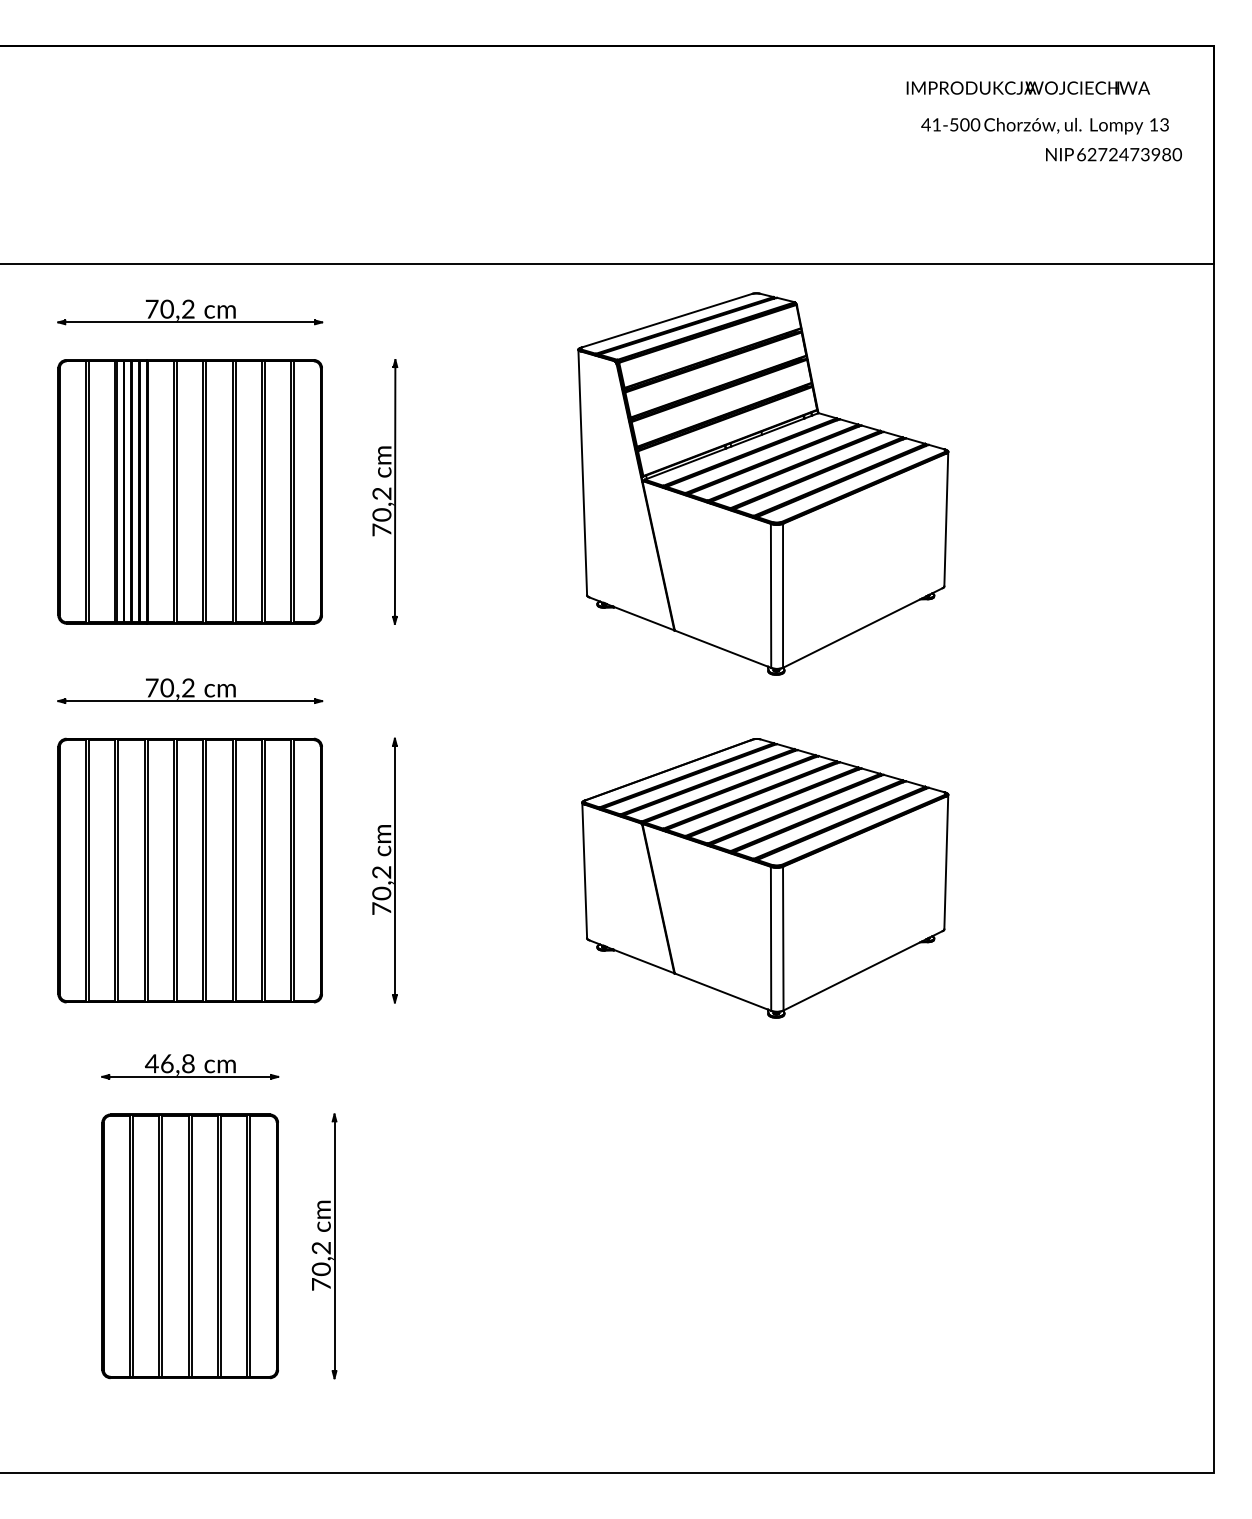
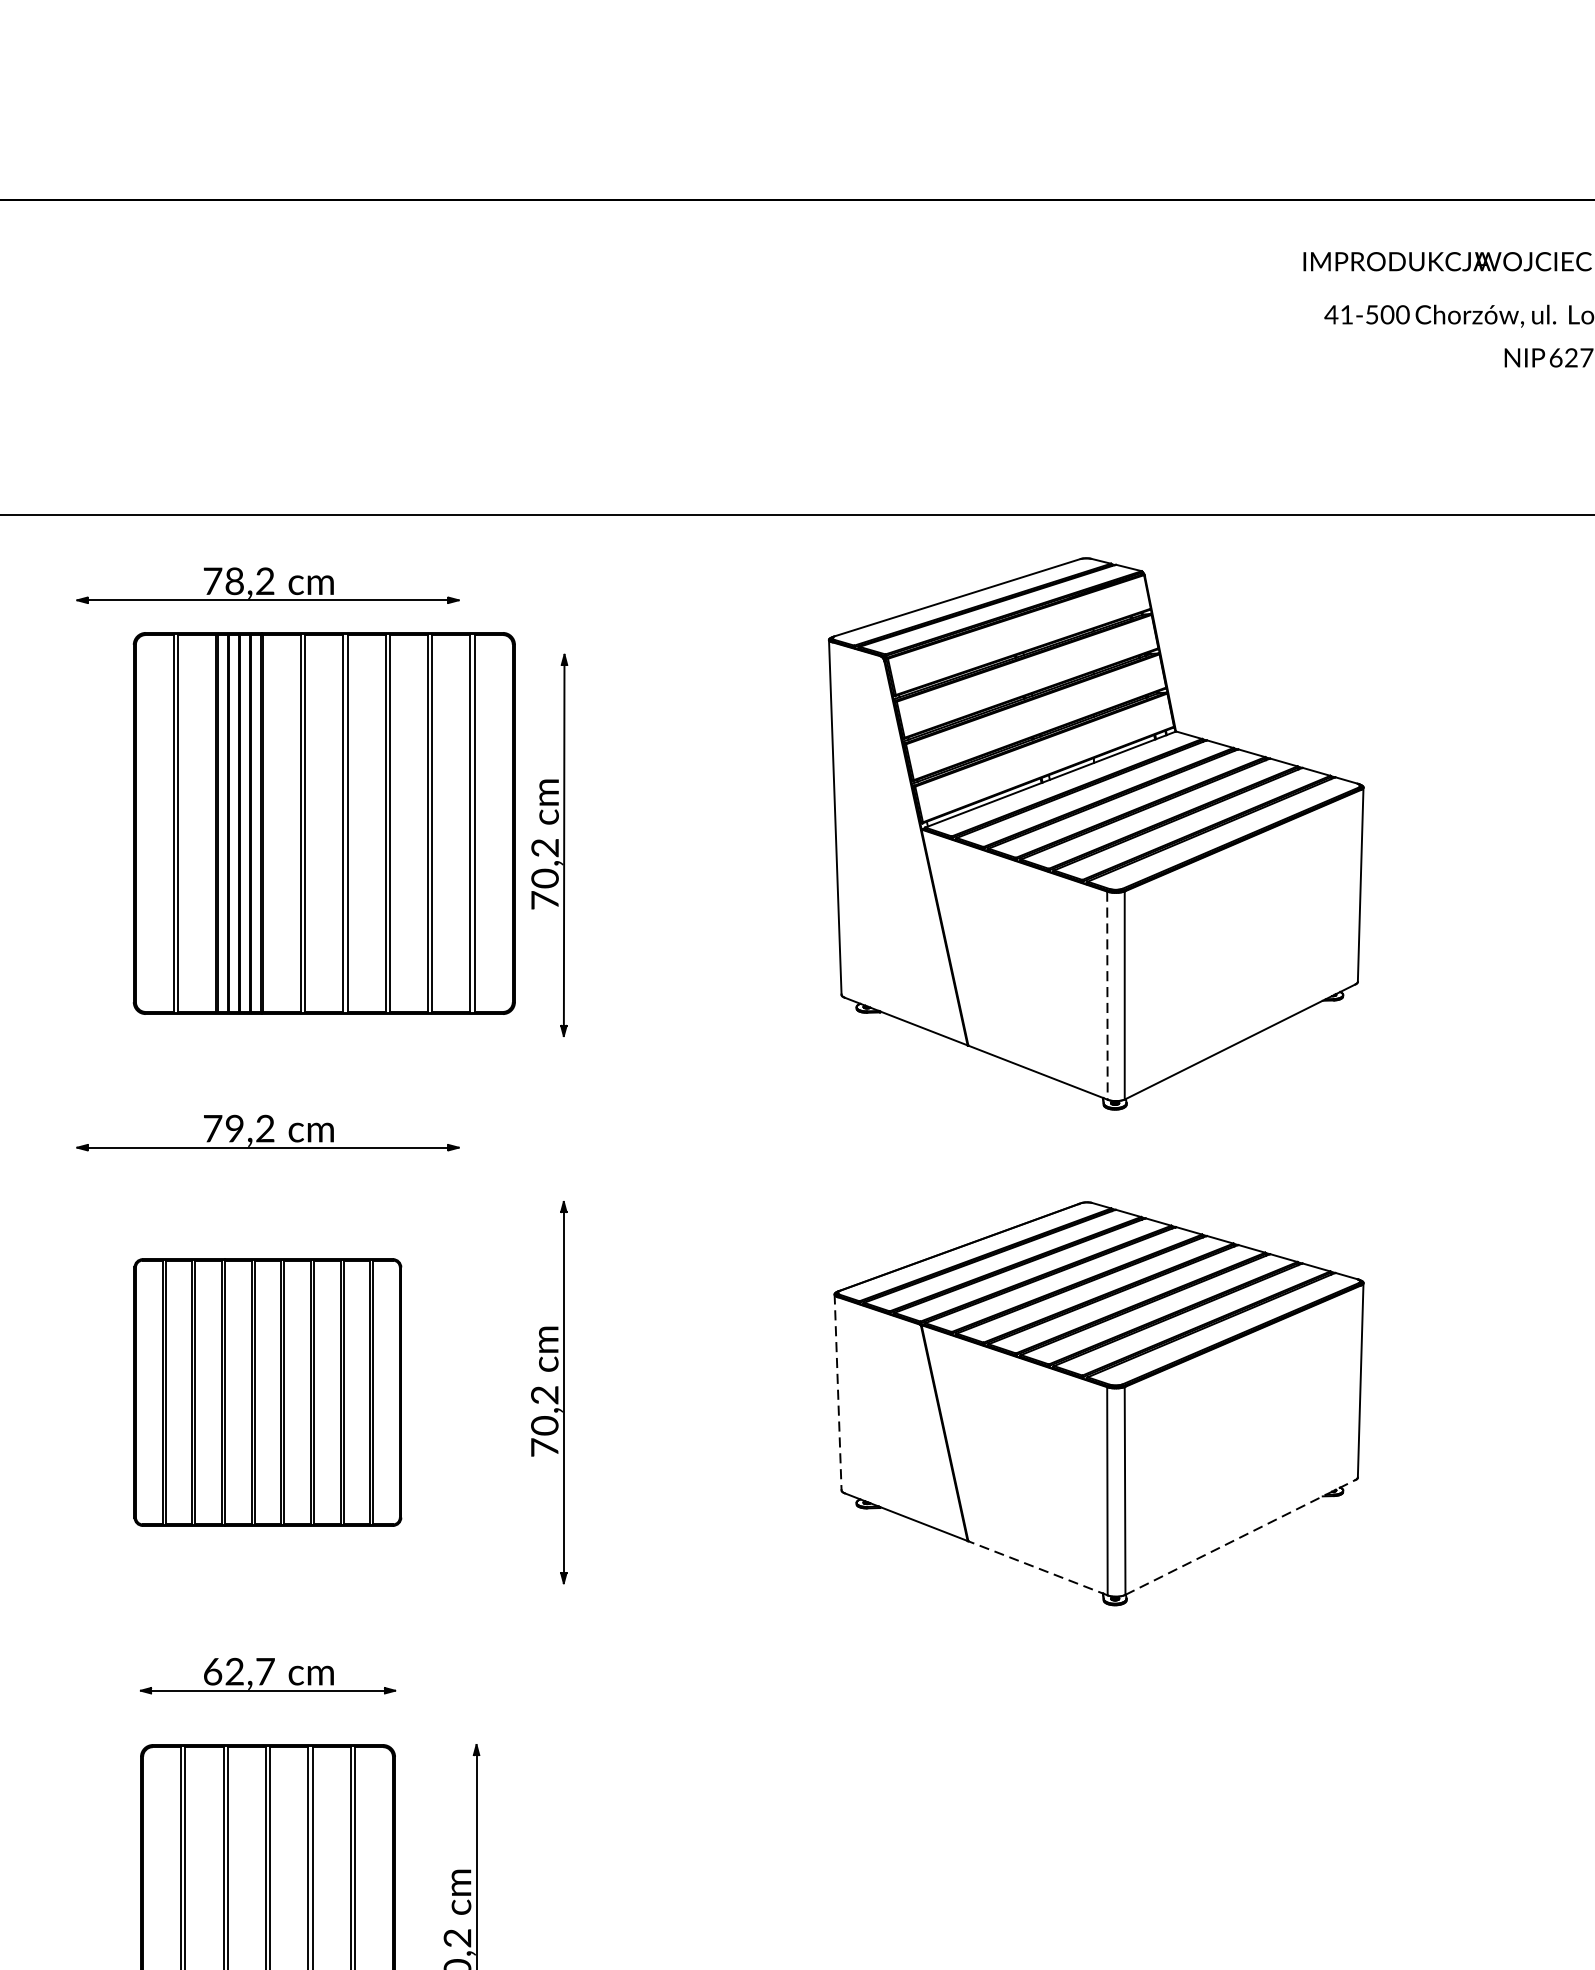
text: (166, 309) -> (233, 581), 70,2 -> 78,2
part: (189, 491) -> (323, 823), moved
line: (771, 595) -> (1108, 995), solid -> dashed
text: (166, 688) -> (233, 1129), 70,2 -> 79,2
part: (189, 870) -> (266, 1392), size x0.7
line: (584, 870) -> (837, 1392), solid -> dashed
line: (863, 970) -> (1241, 1536), solid -> dashed
line: (723, 992) -> (1038, 1568), solid -> dashed
text: (169, 1063) -> (238, 1671), 46,8 -> 62,7

